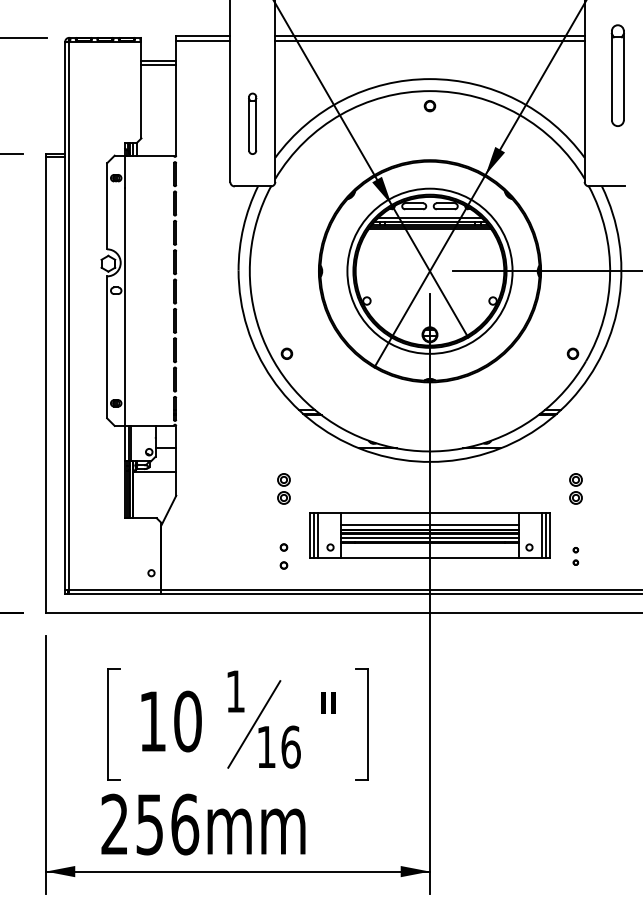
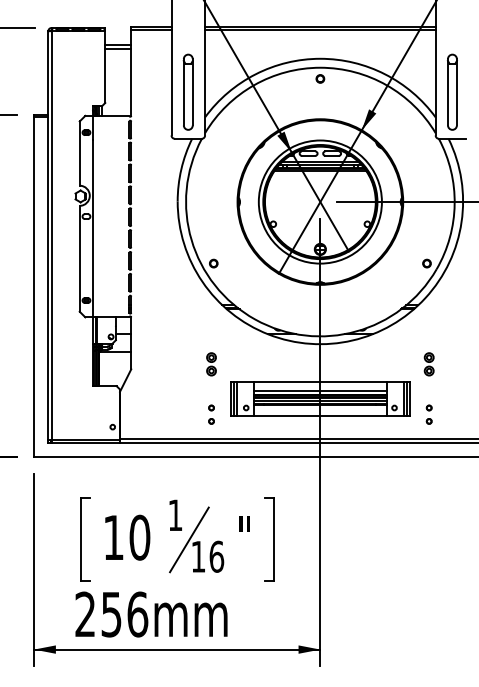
part: (617, 74) -> (452, 91), moved
part: (251, 122) -> (187, 91), size x1.67
part: (575, 556) -> (428, 414), size x1.43

